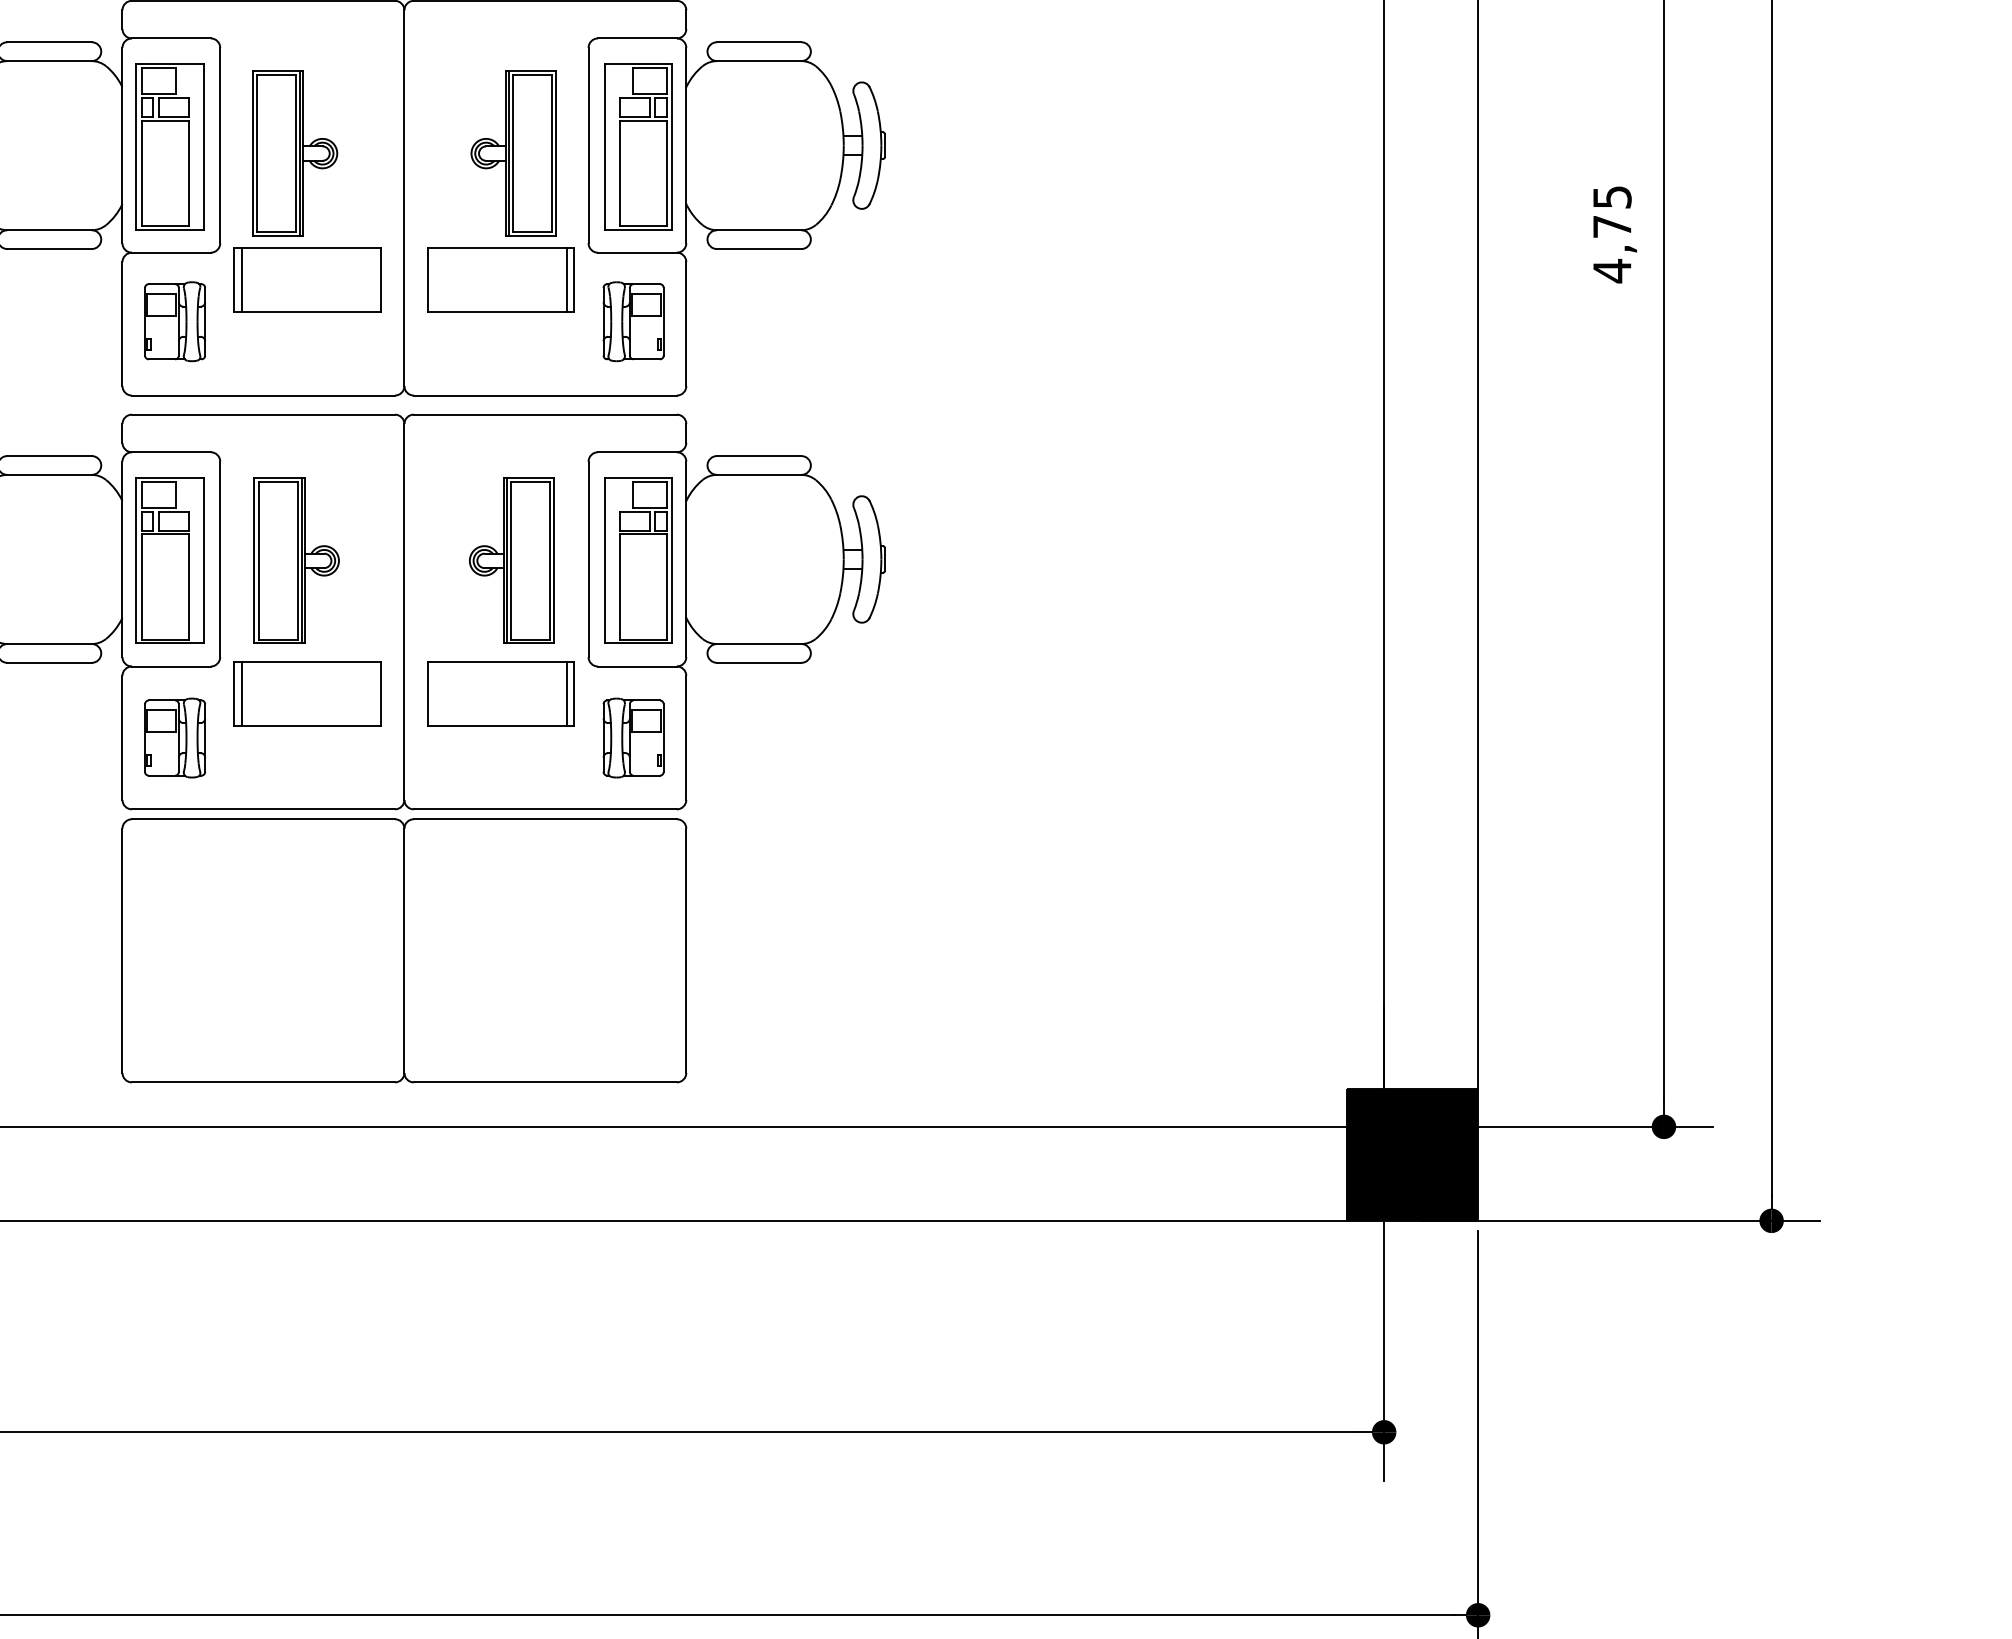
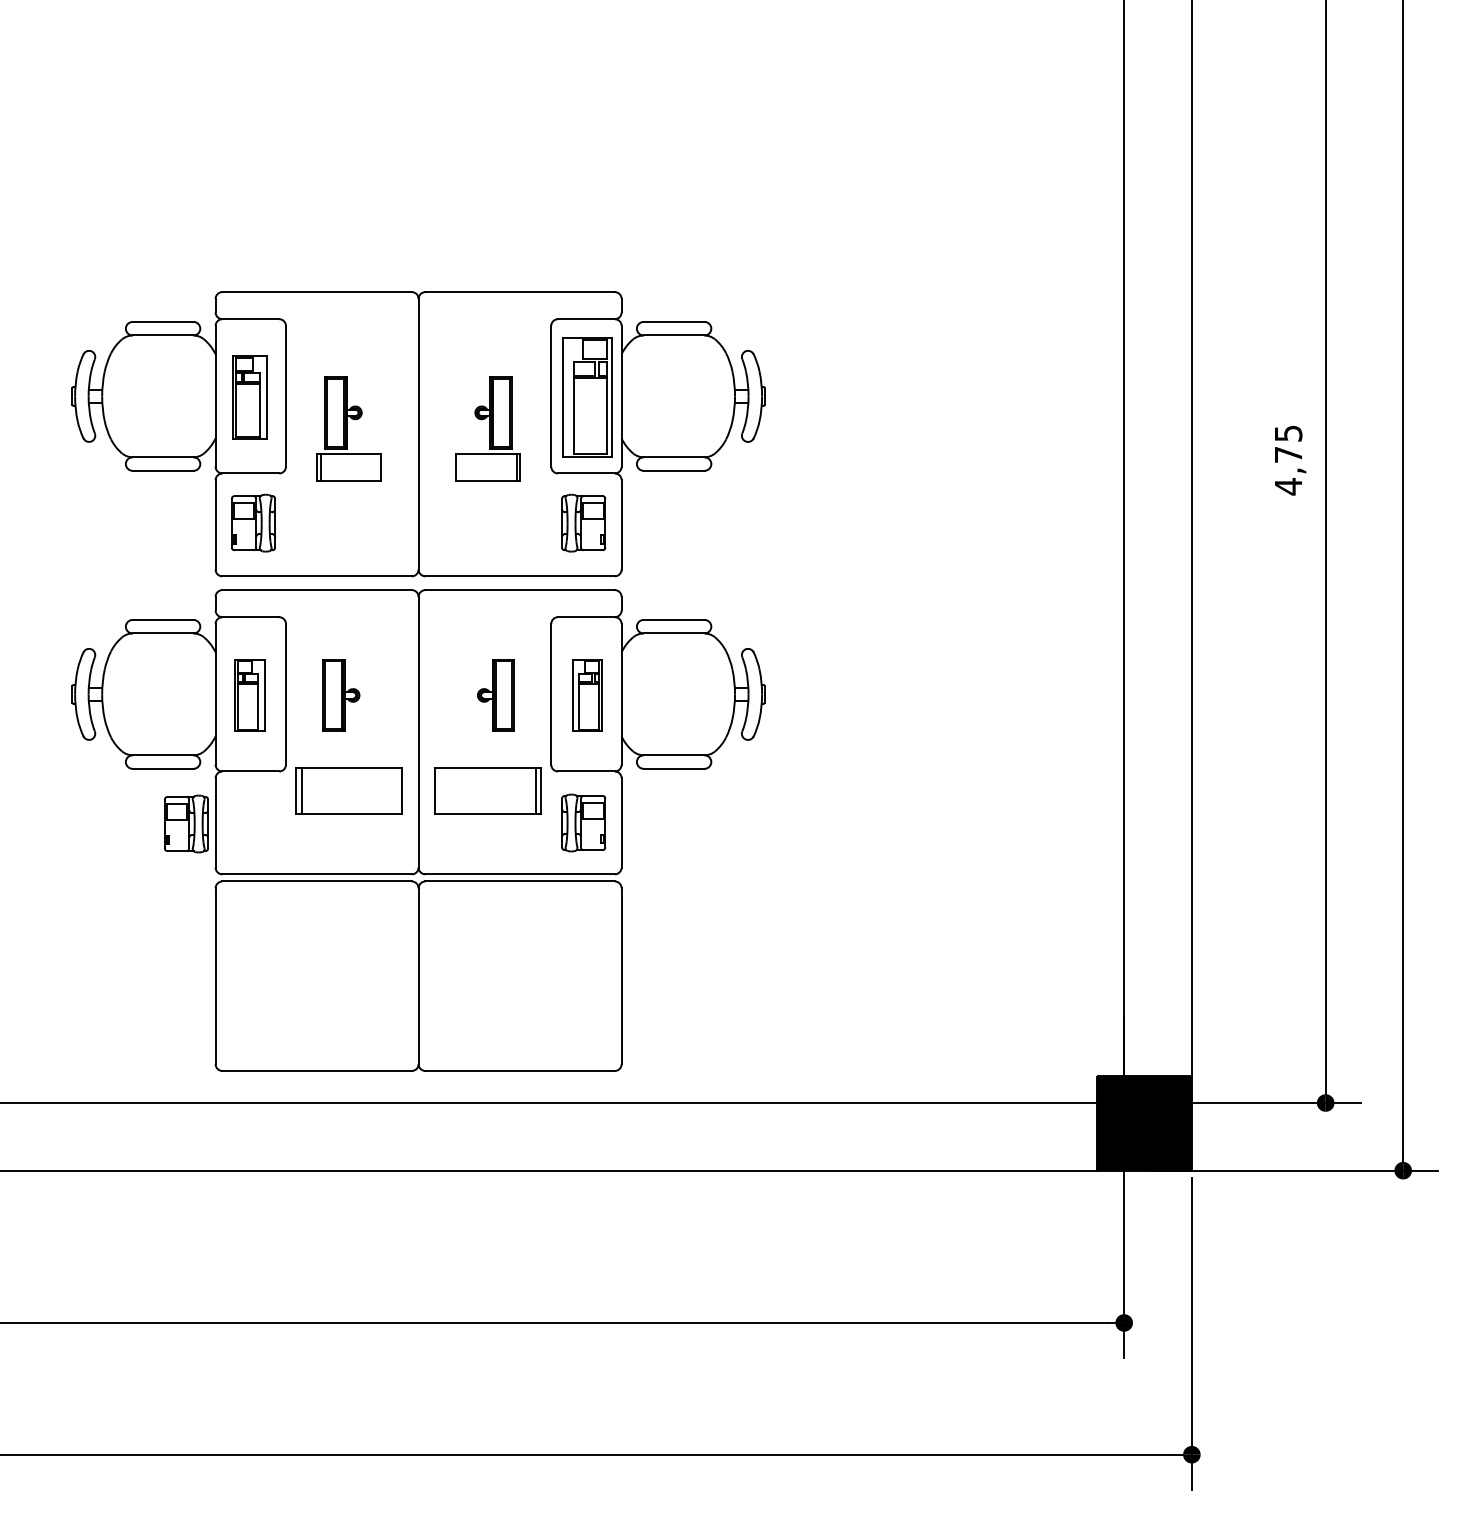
part: (169, 147) -> (249, 397), size x0.7
part: (307, 190) -> (348, 428), size x0.6
part: (500, 190) -> (487, 428), size x0.6
part: (169, 560) -> (249, 695), size x0.6
part: (297, 560) -> (341, 695), size x0.6
part: (511, 560) -> (495, 695), size x0.6
part: (638, 560) -> (587, 695), size x0.6
part: (175, 737) -> (186, 823), moved

